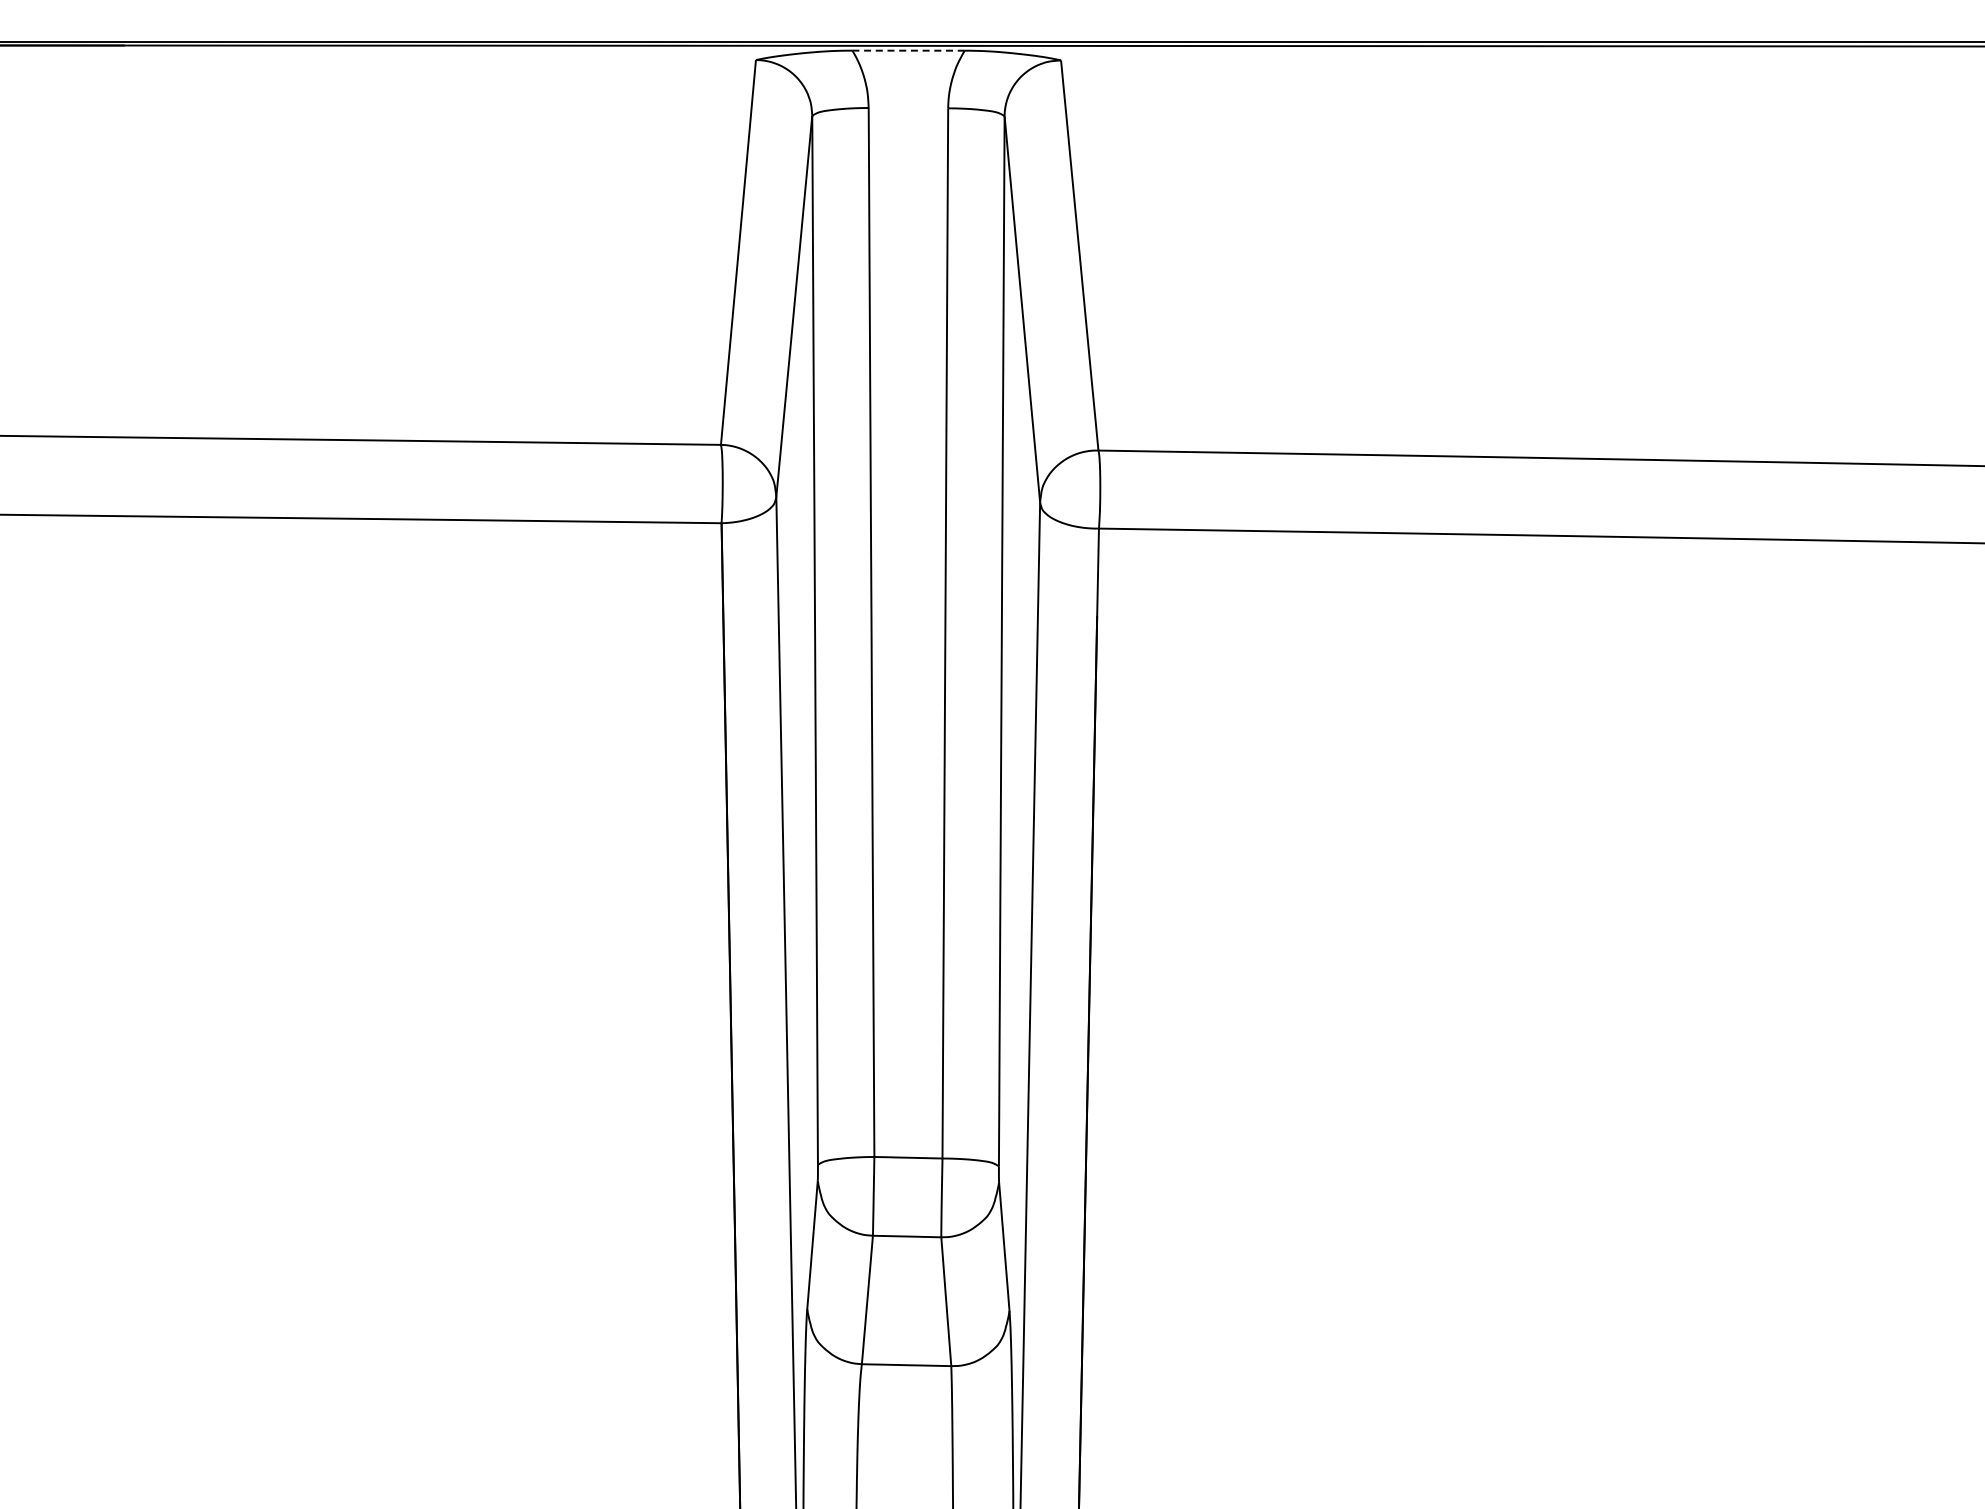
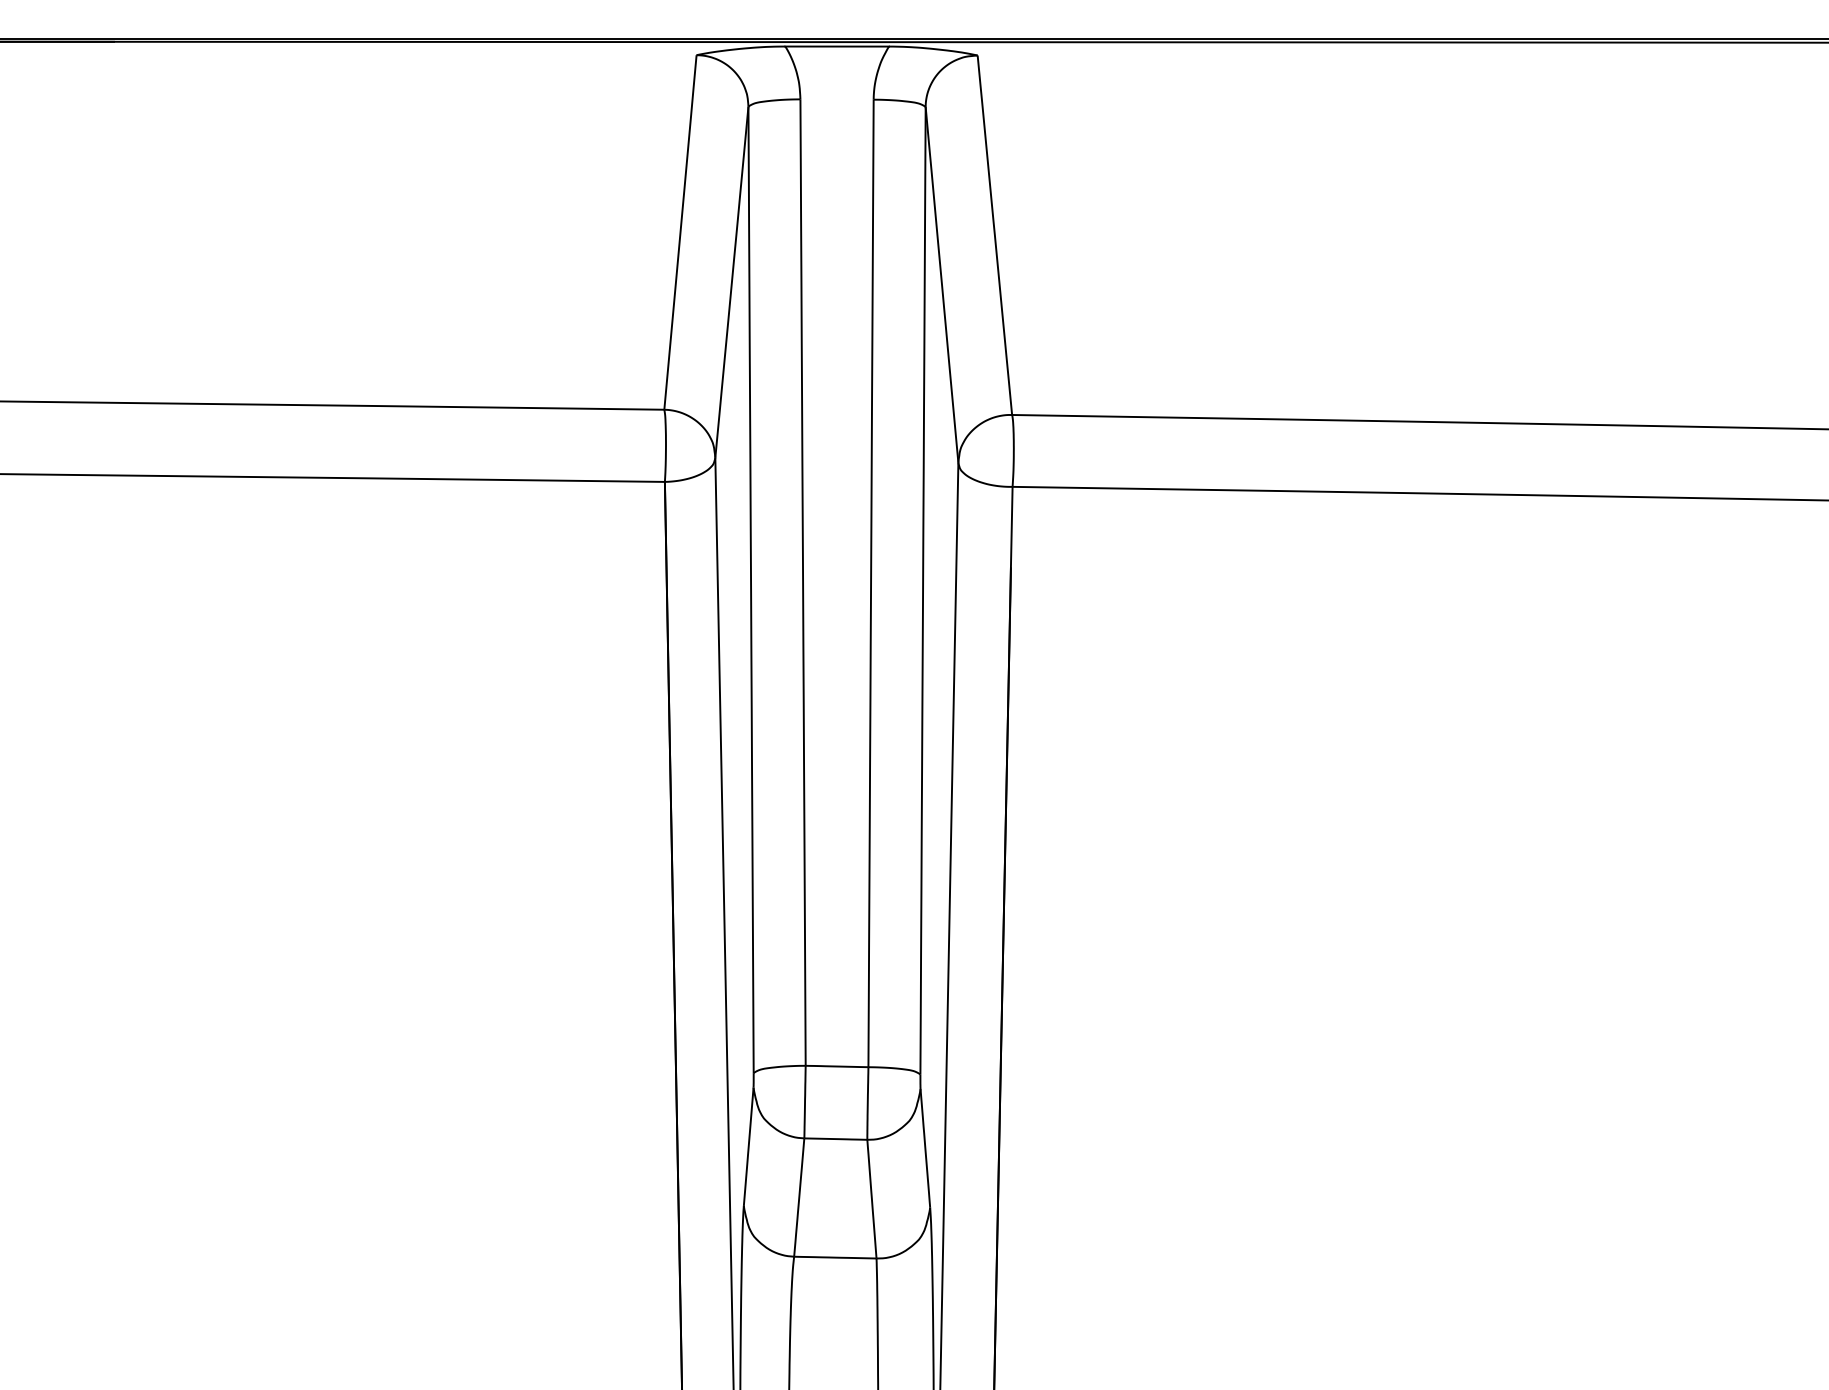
line: (909, 50) -> (838, 46), dashed -> solid

